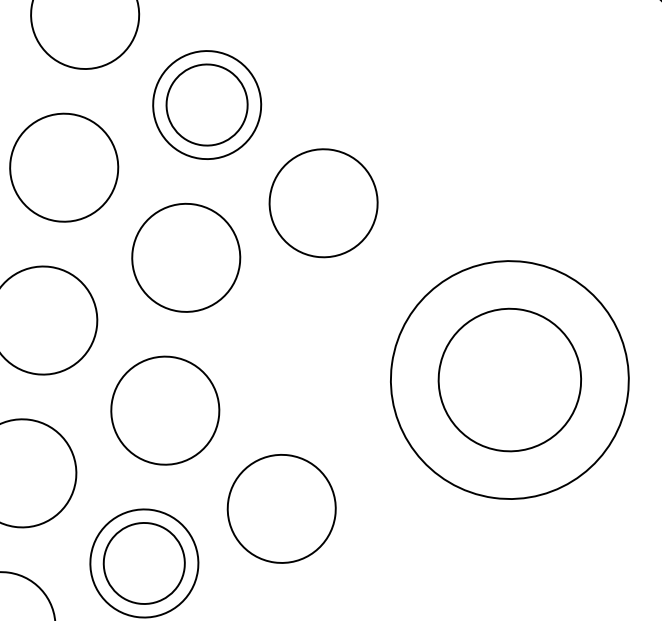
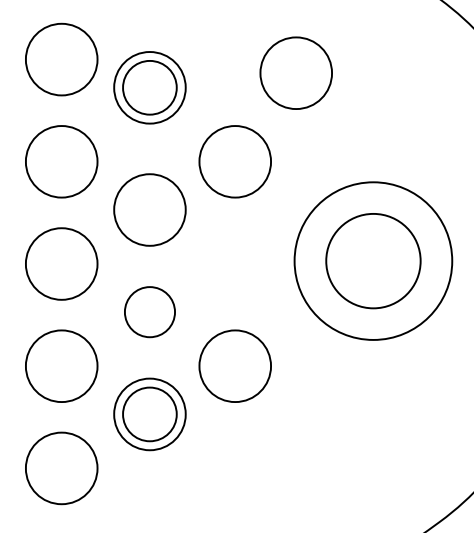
part: (432, 82) -> (295, 72), added
part: (206, 104) -> (149, 87), moved
part: (164, 409) -> (149, 311), size x0.7

